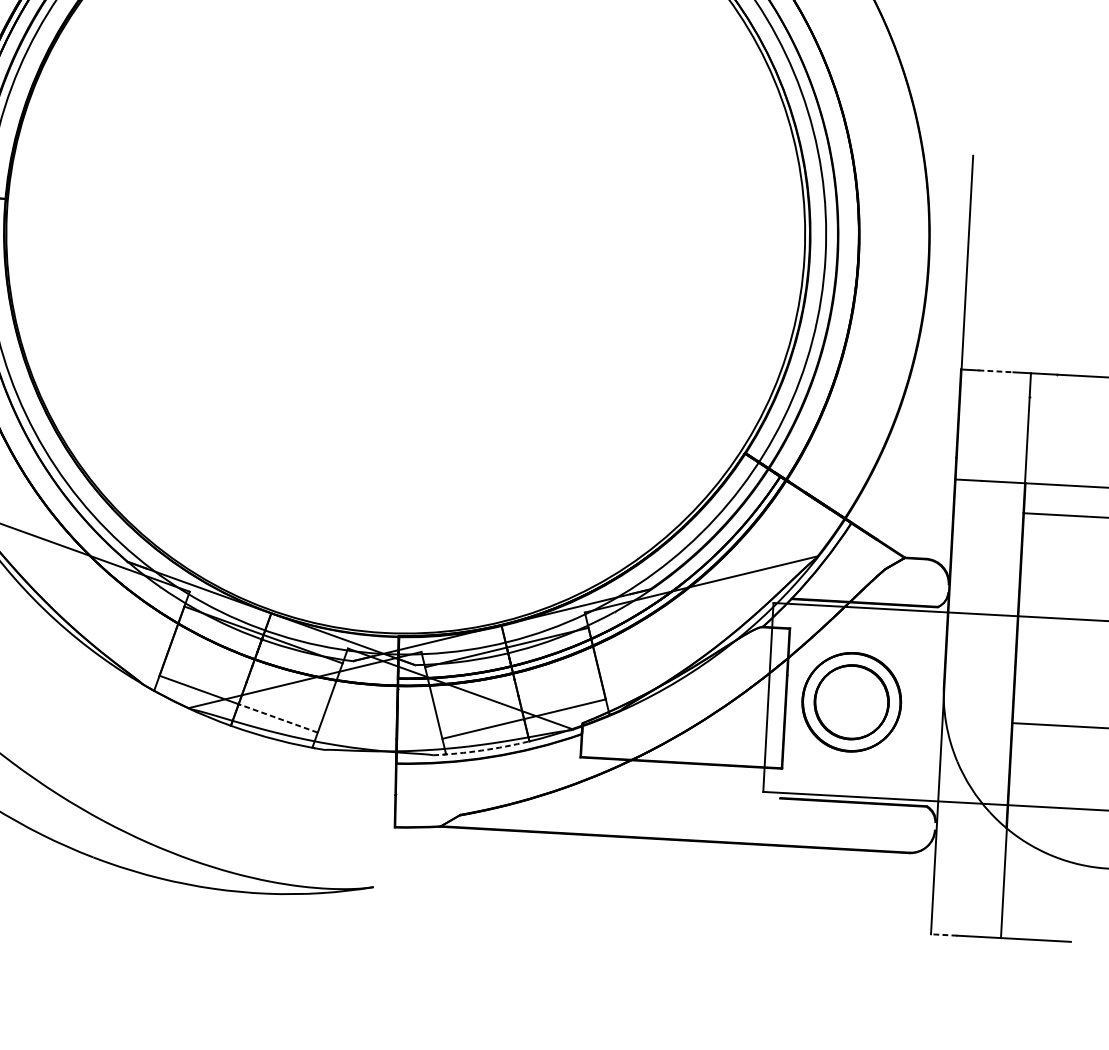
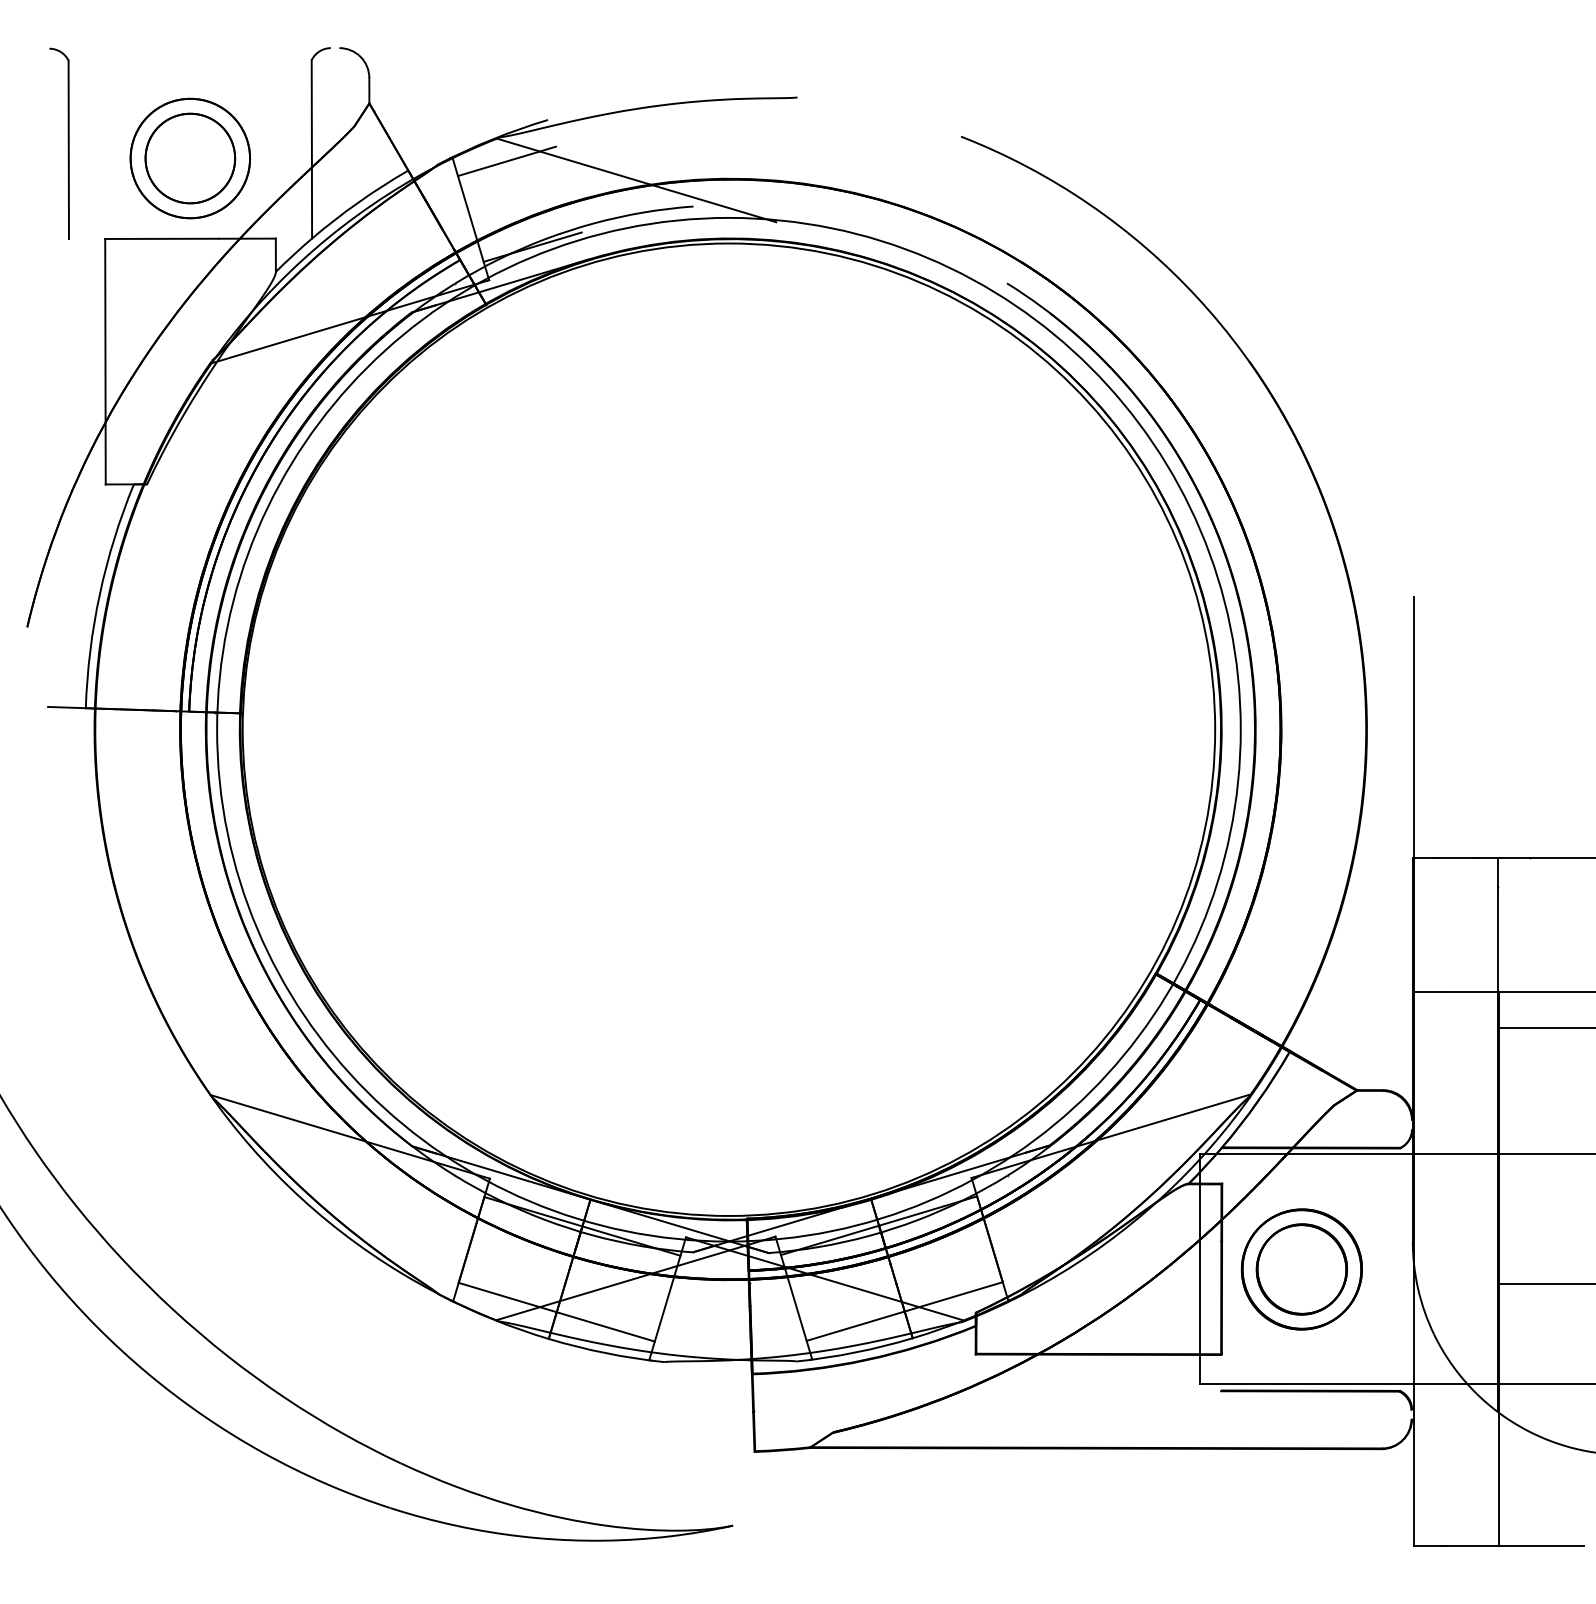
line: (996, 371) -> (1455, 857), dashed -> solid
line: (278, 718) -> (605, 1326), dashed -> solid
arc: (481, 750) -> (855, 1352), dashed -> solid
line: (944, 935) -> (1429, 1546), dashed -> solid

